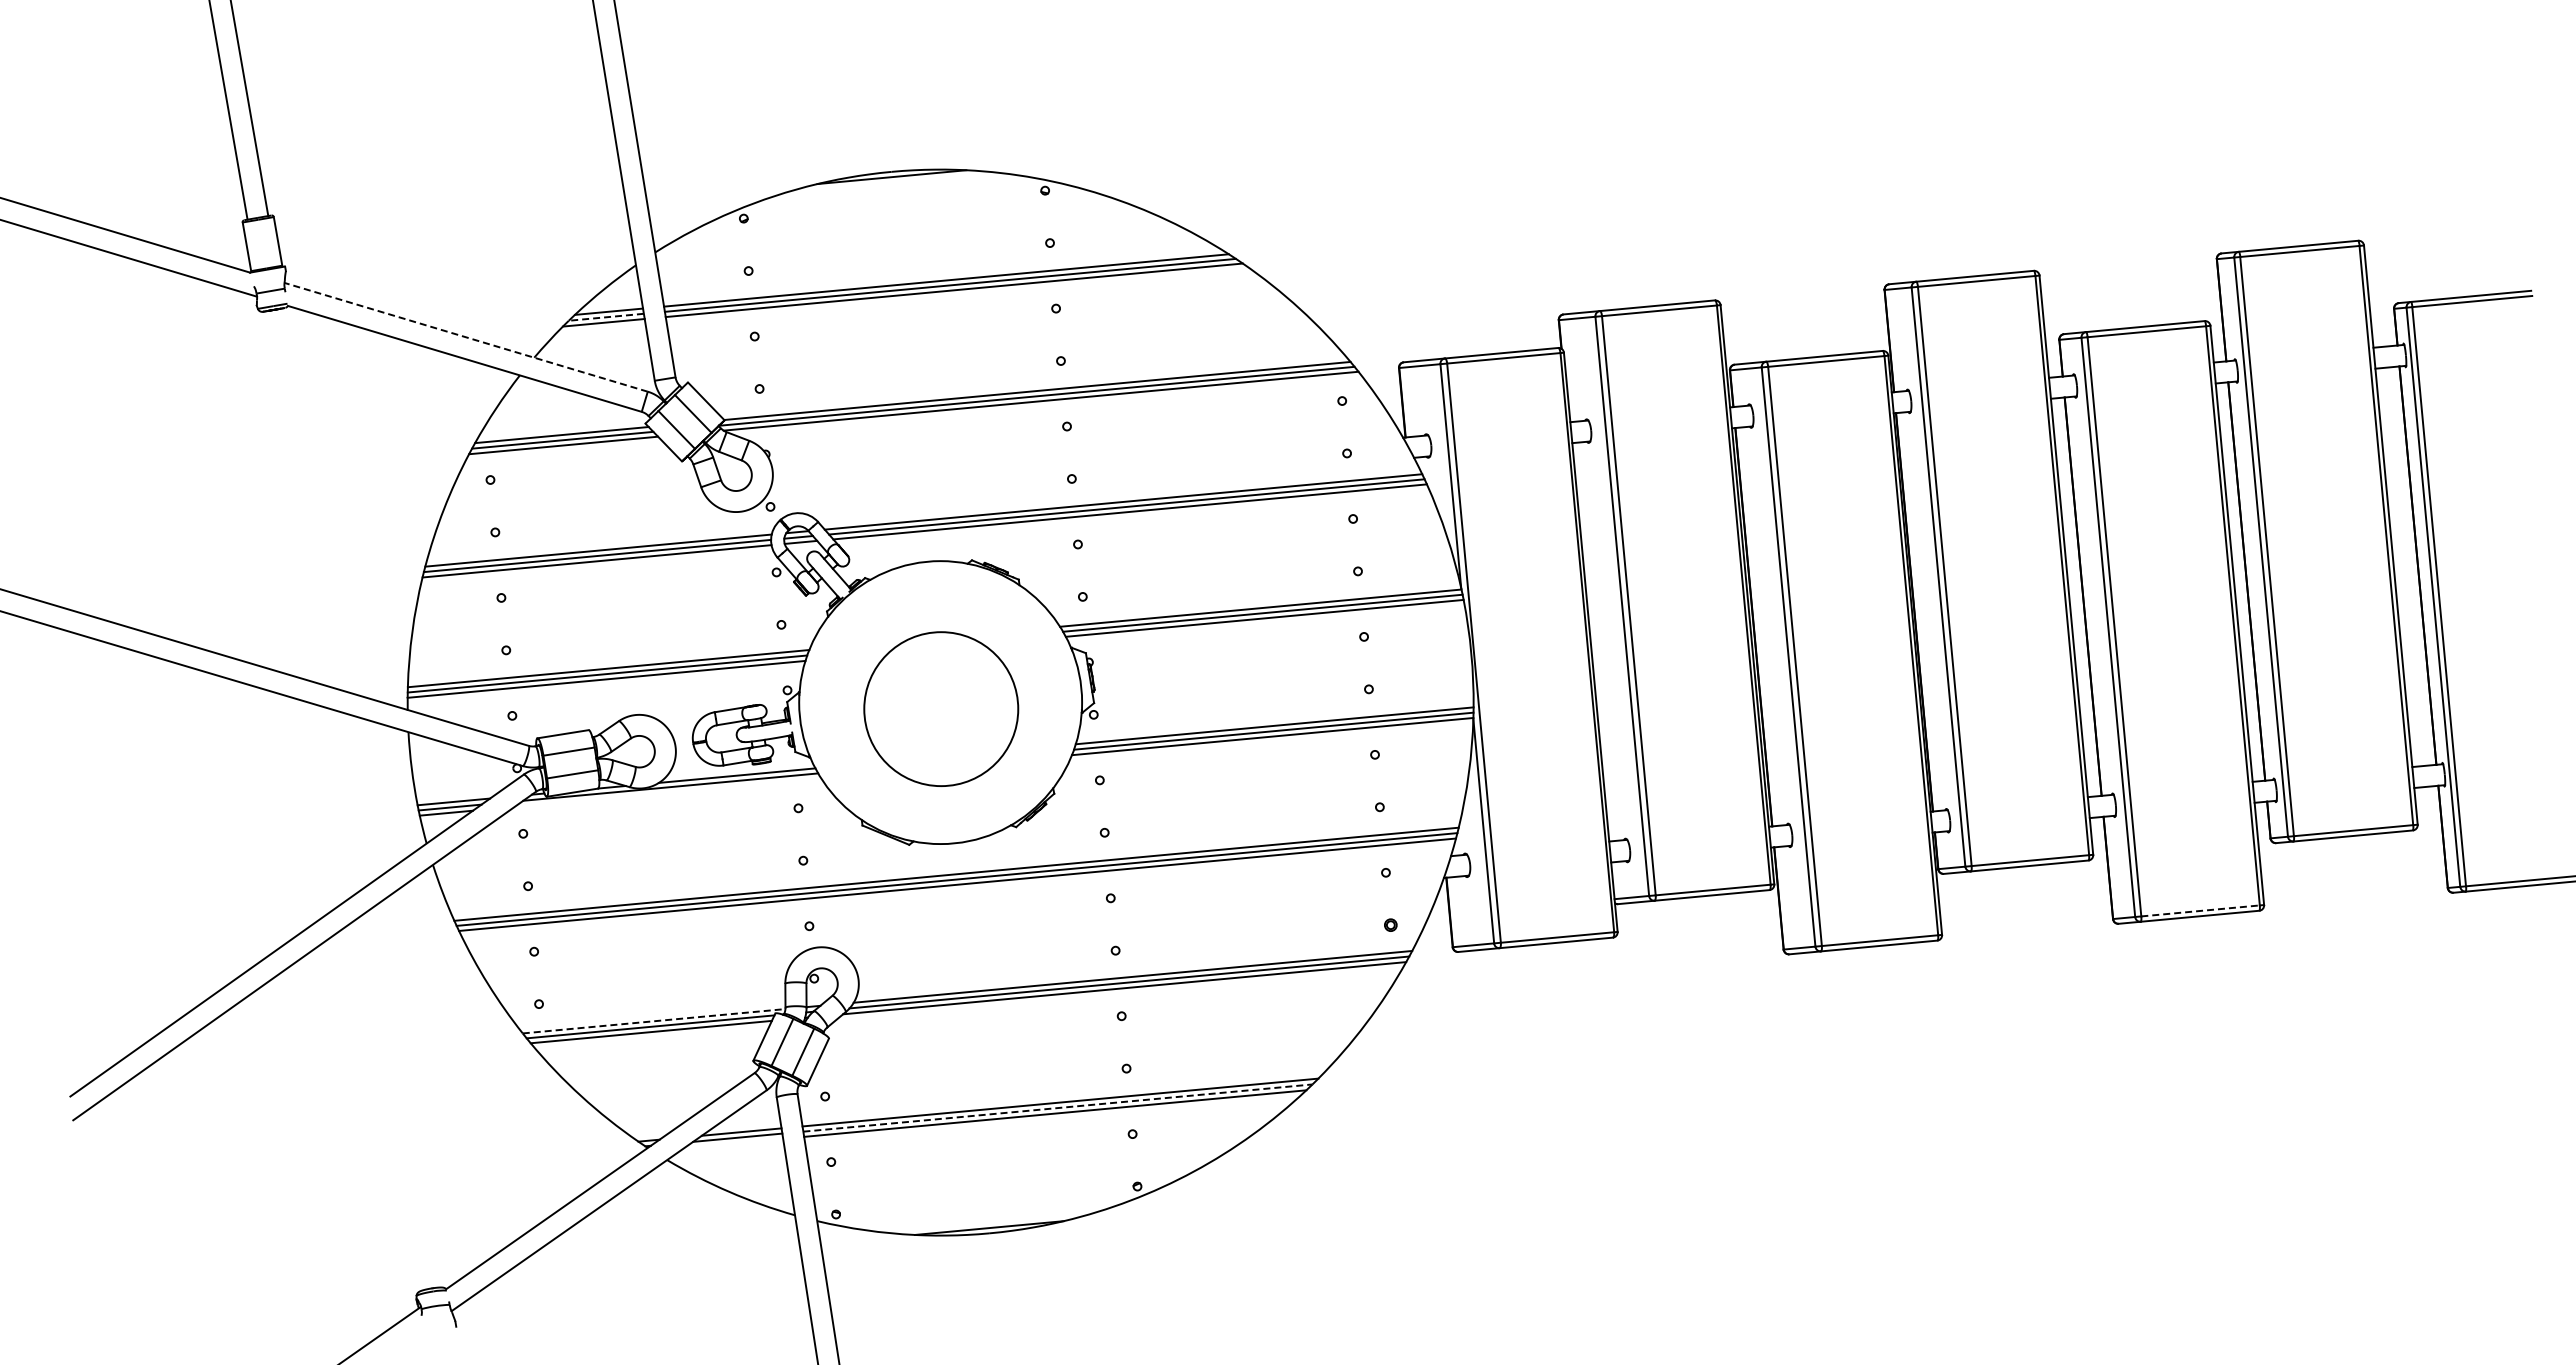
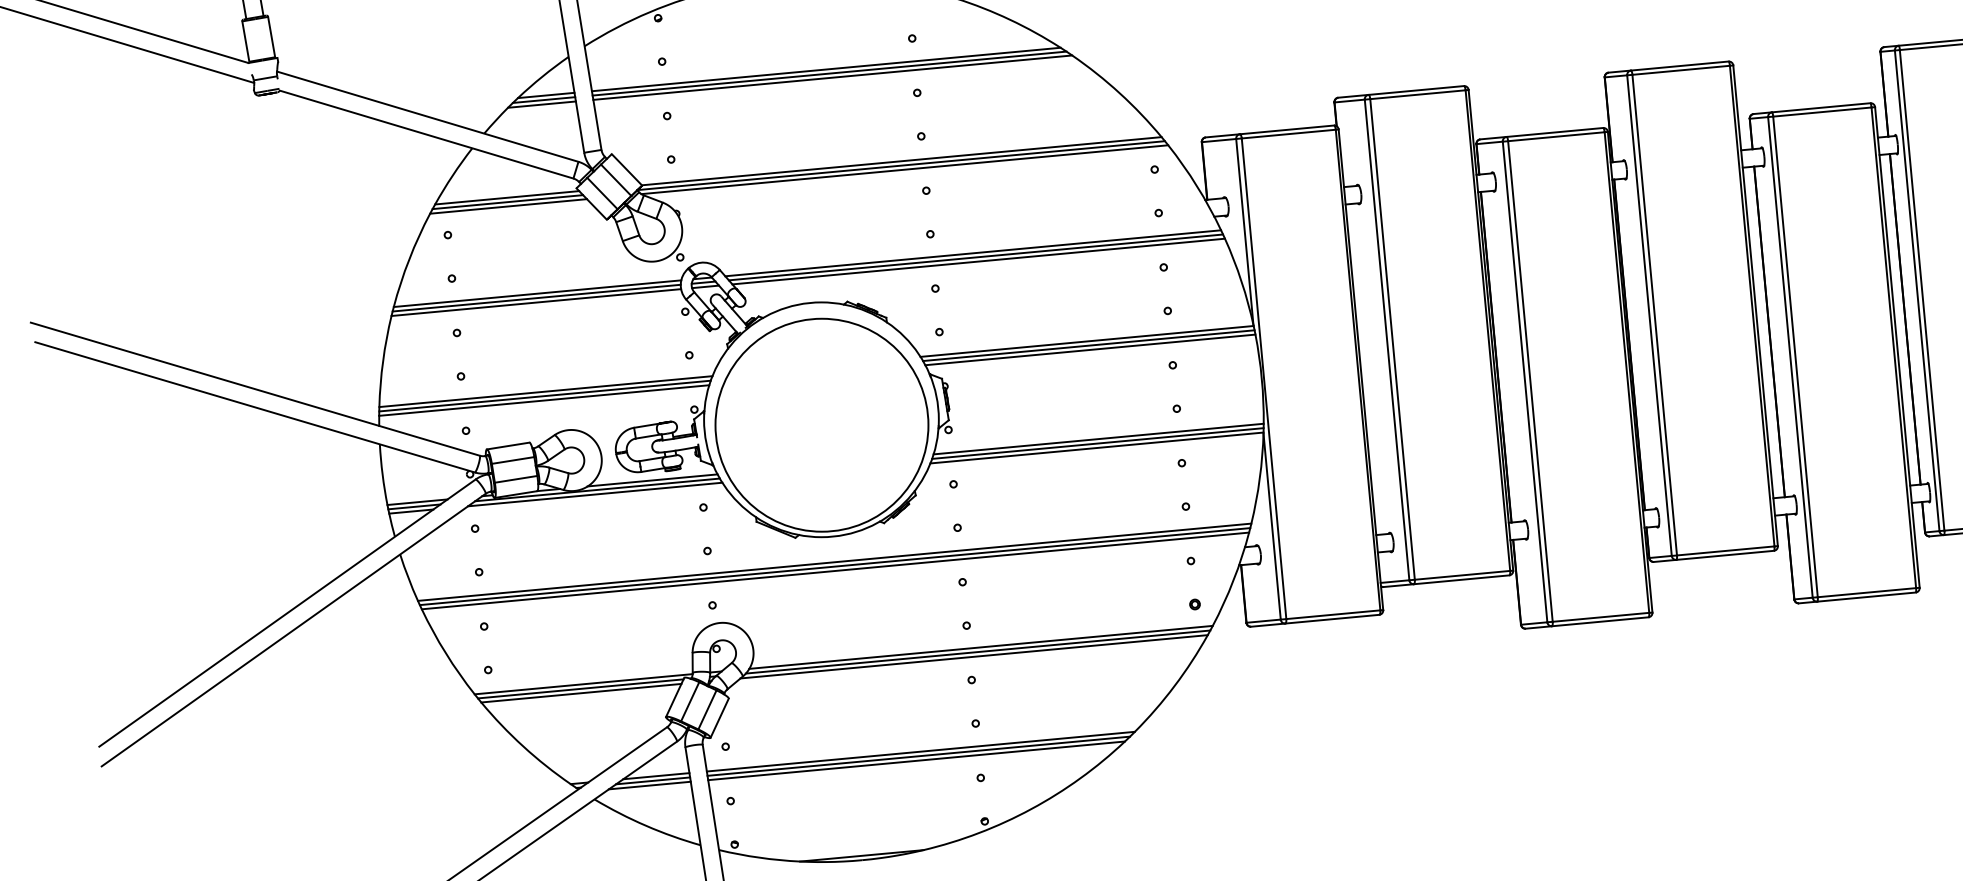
line: (606, 317) -> (544, 100), dashed -> solid
line: (466, 337) -> (428, 116), dashed -> solid
circle: (940, 708) -> (821, 424), size x1.67
line: (667, 792) -> (594, 494), added
line: (2200, 910) -> (1866, 592), dashed -> solid
line: (654, 1021) -> (584, 684), dashed -> solid
line: (1057, 1108) -> (918, 756), dashed -> solid
line: (733, 1142) -> (649, 784), added

